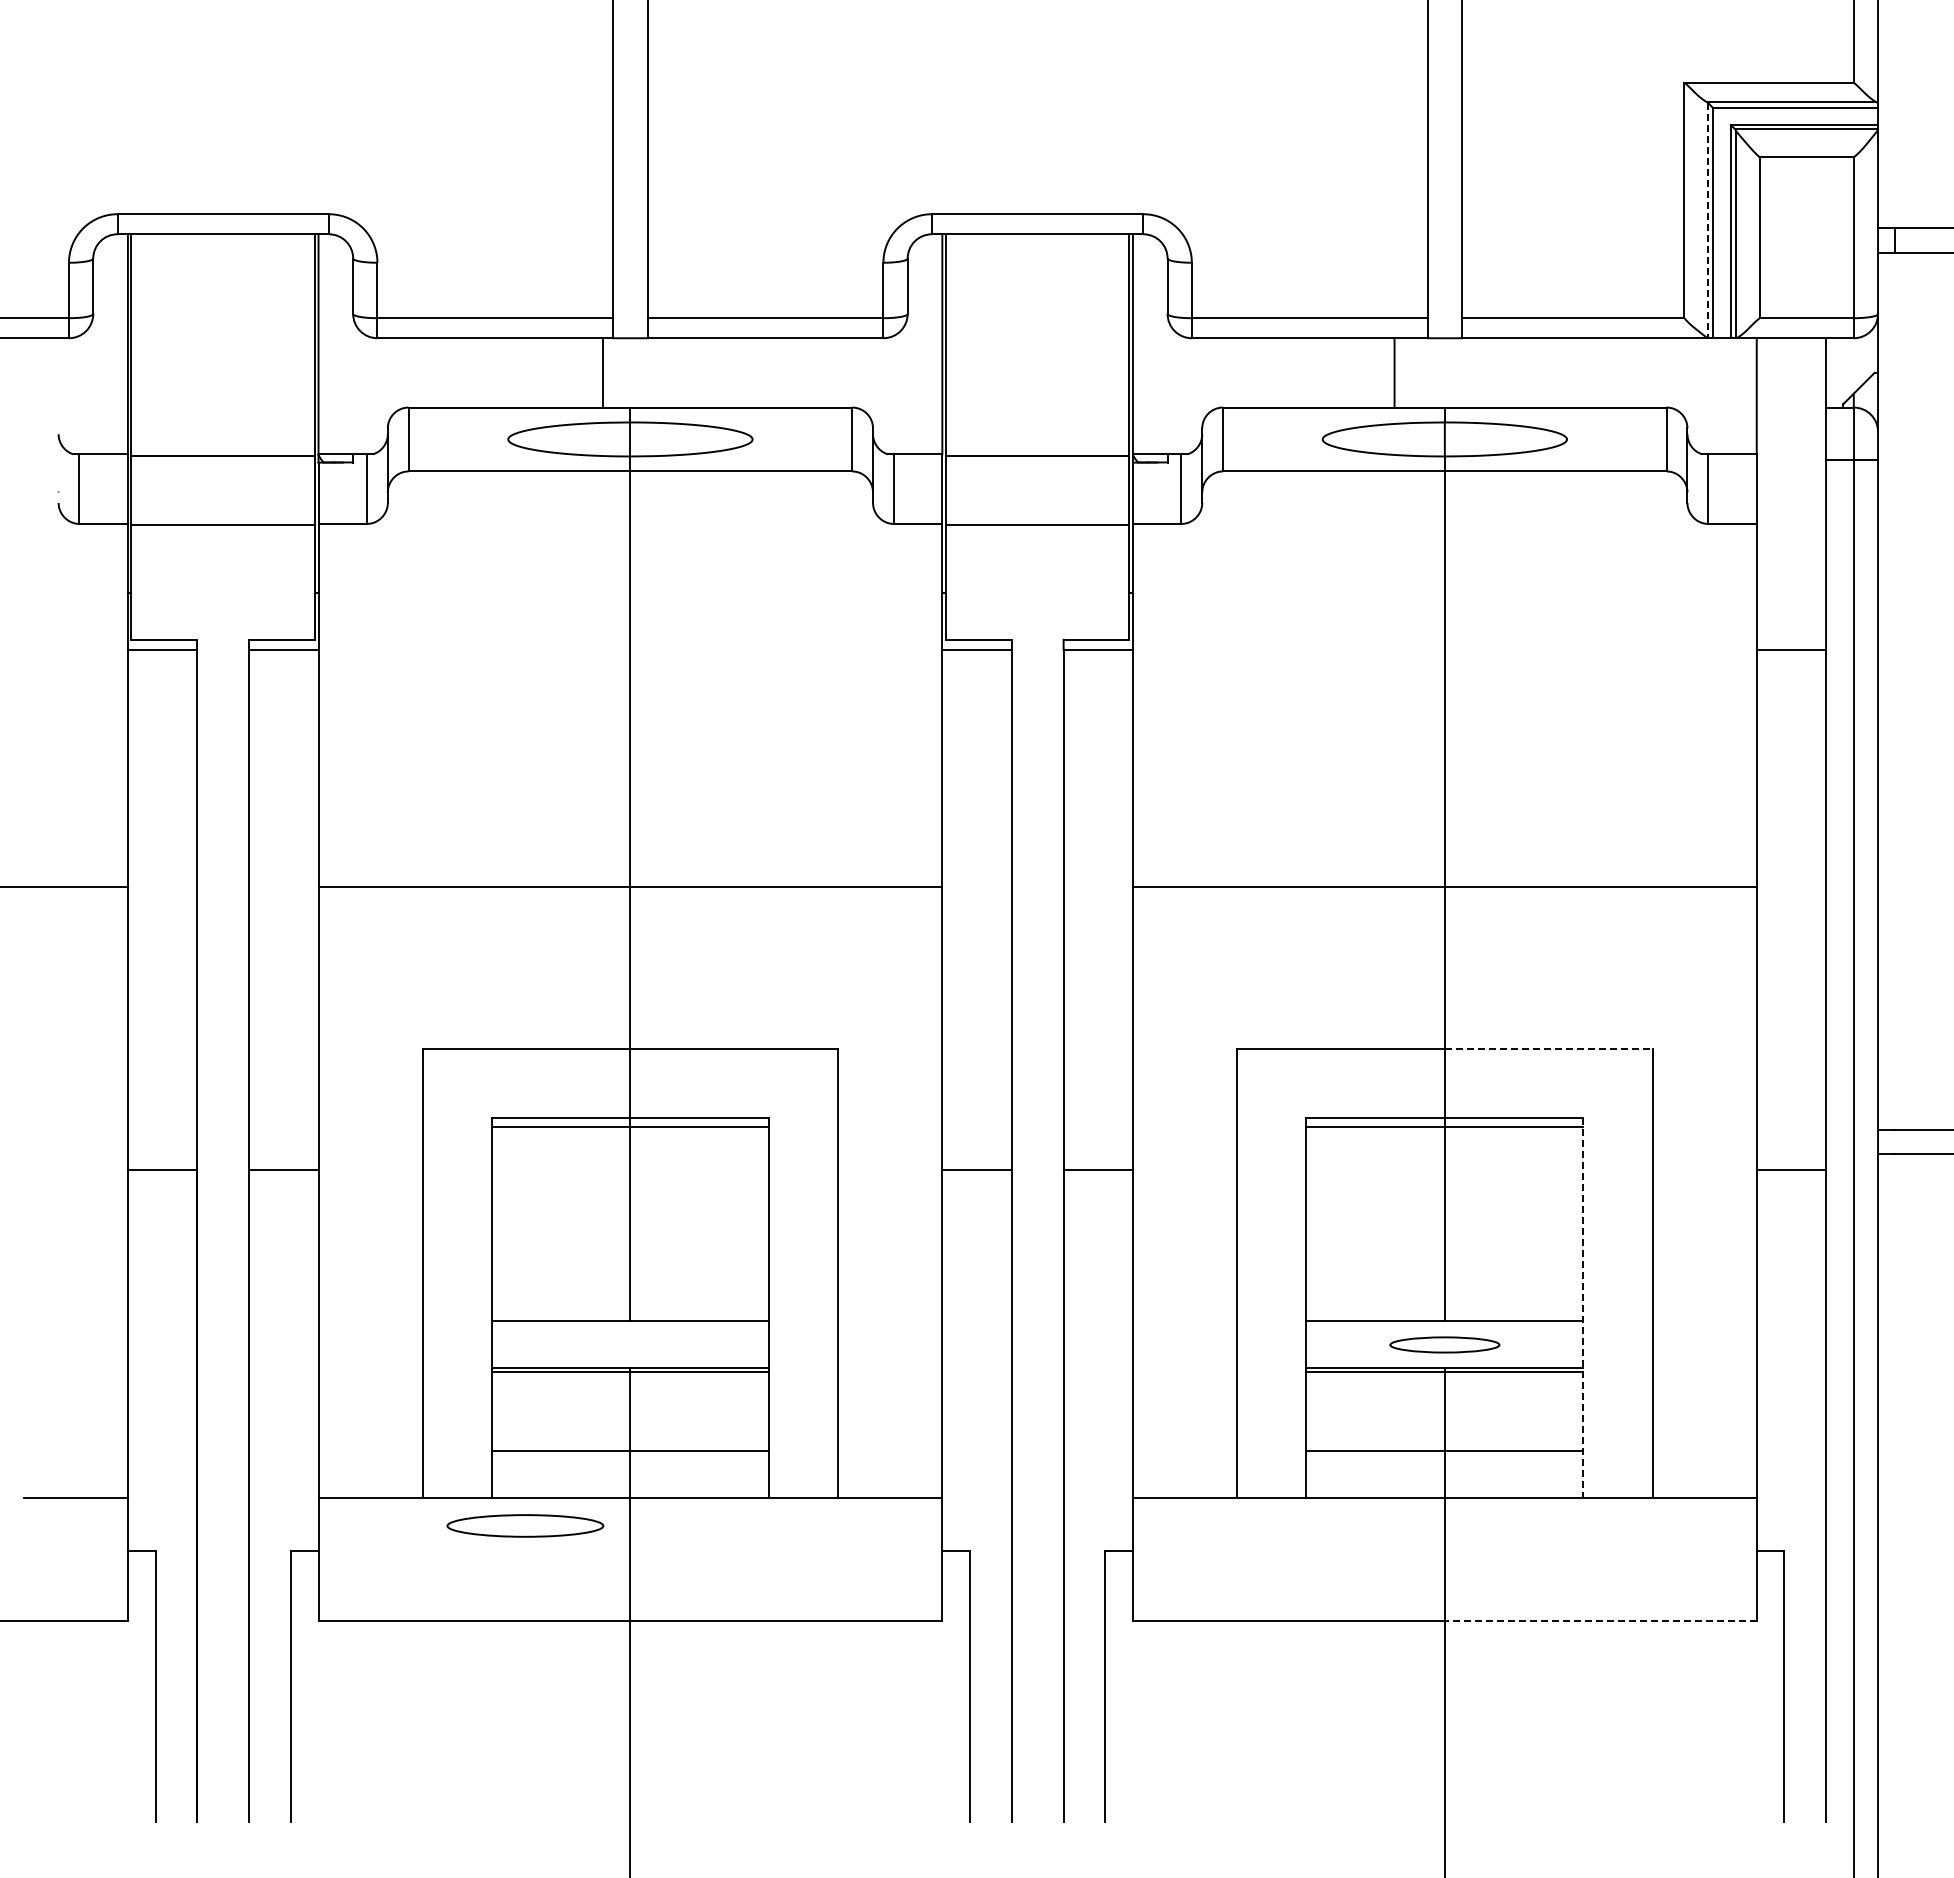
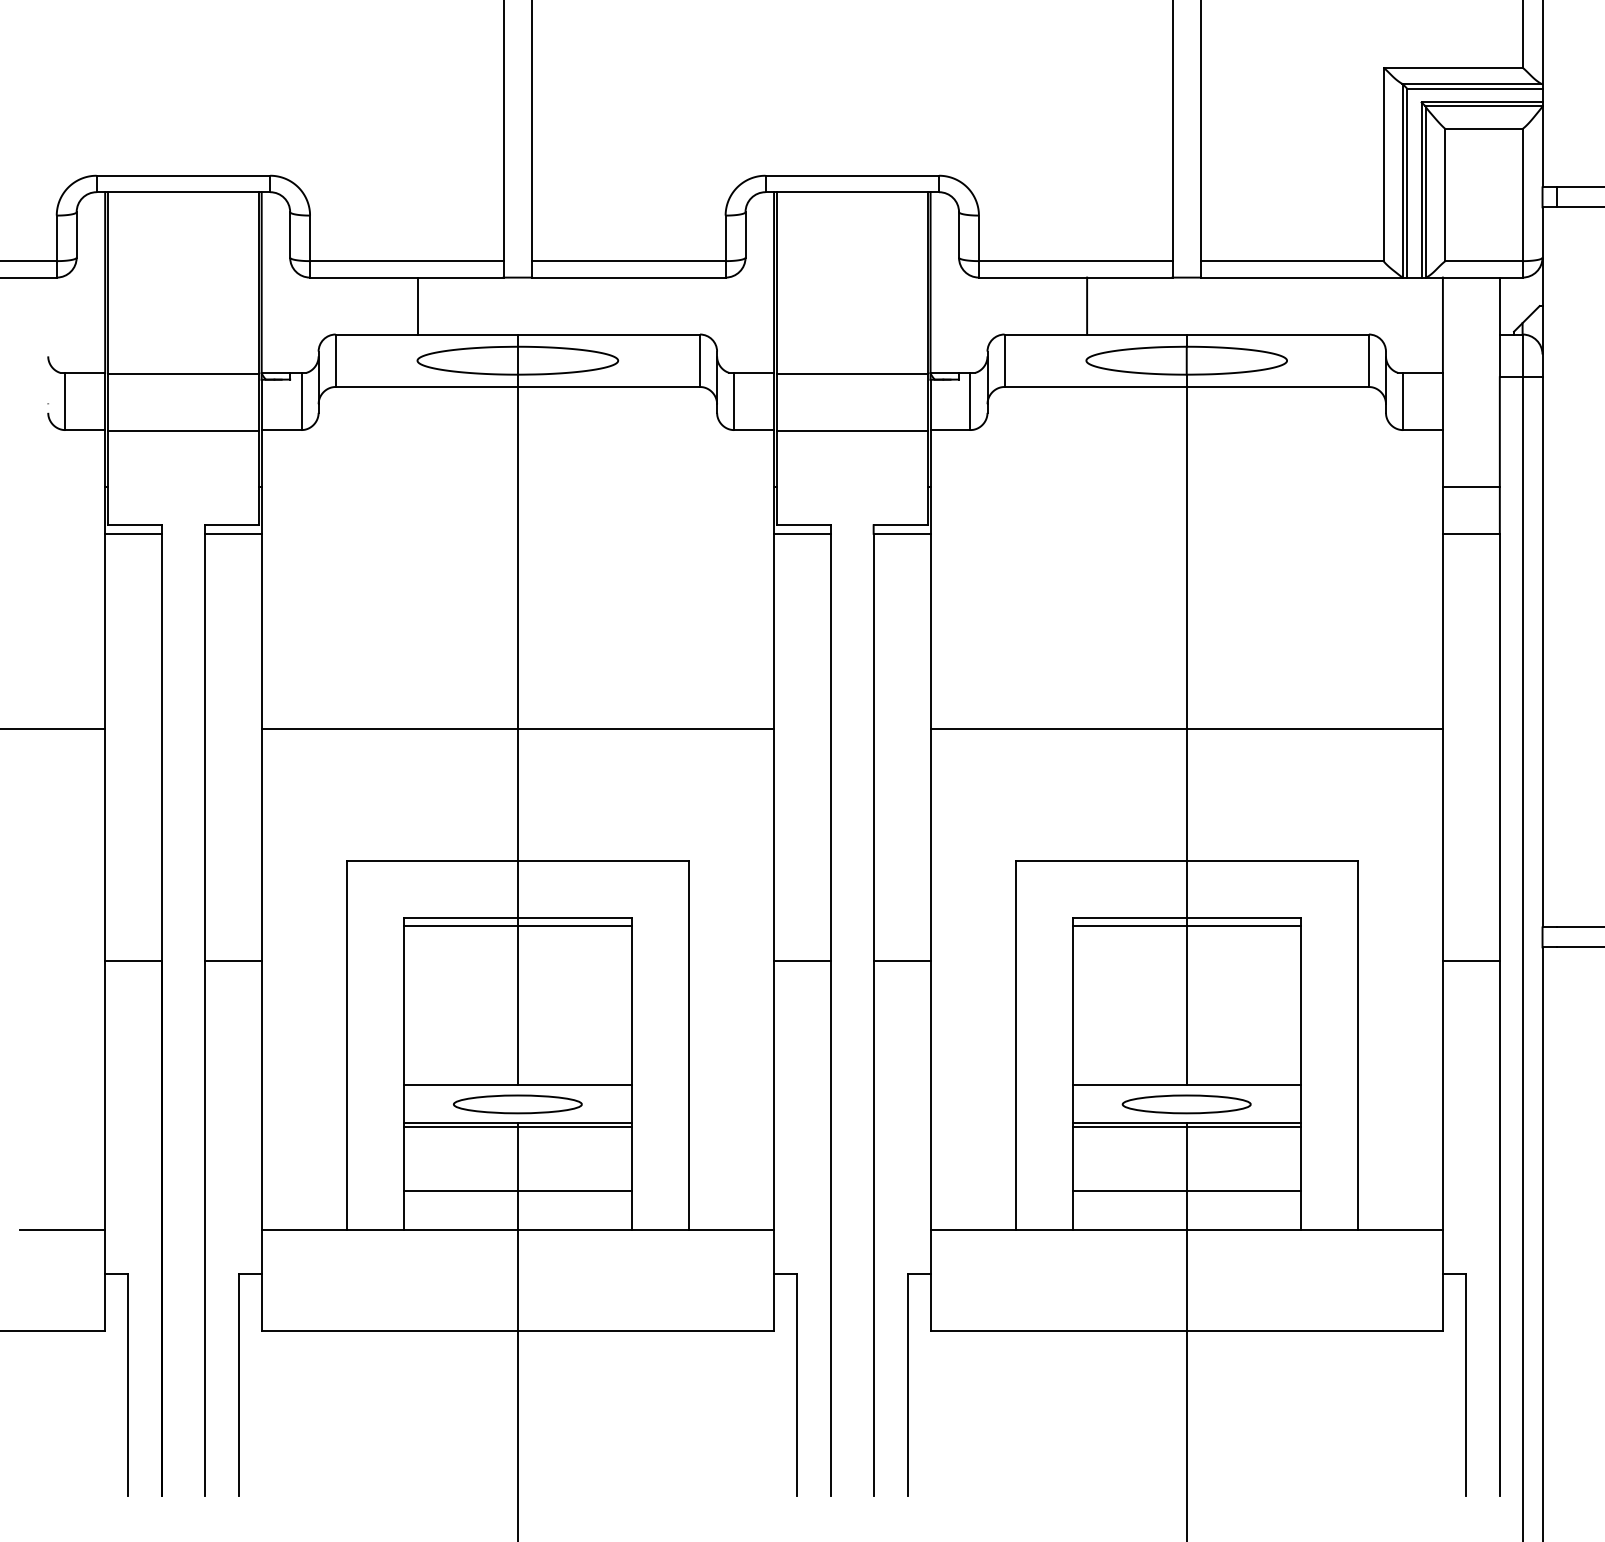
line: (1708, 220) -> (1403, 180), dashed -> solid
line: (603, 372) -> (418, 305), moved
line: (1394, 372) -> (1087, 305), moved
line: (1791, 592) -> (1471, 486), added
line: (1548, 1048) -> (1271, 860), dashed -> solid
line: (1583, 1308) -> (1300, 1074), dashed -> solid
part: (1444, 1344) -> (1186, 1104), size x1.43
part: (525, 1525) -> (517, 1104), moved
line: (1600, 1620) -> (1314, 1330), dashed -> solid

